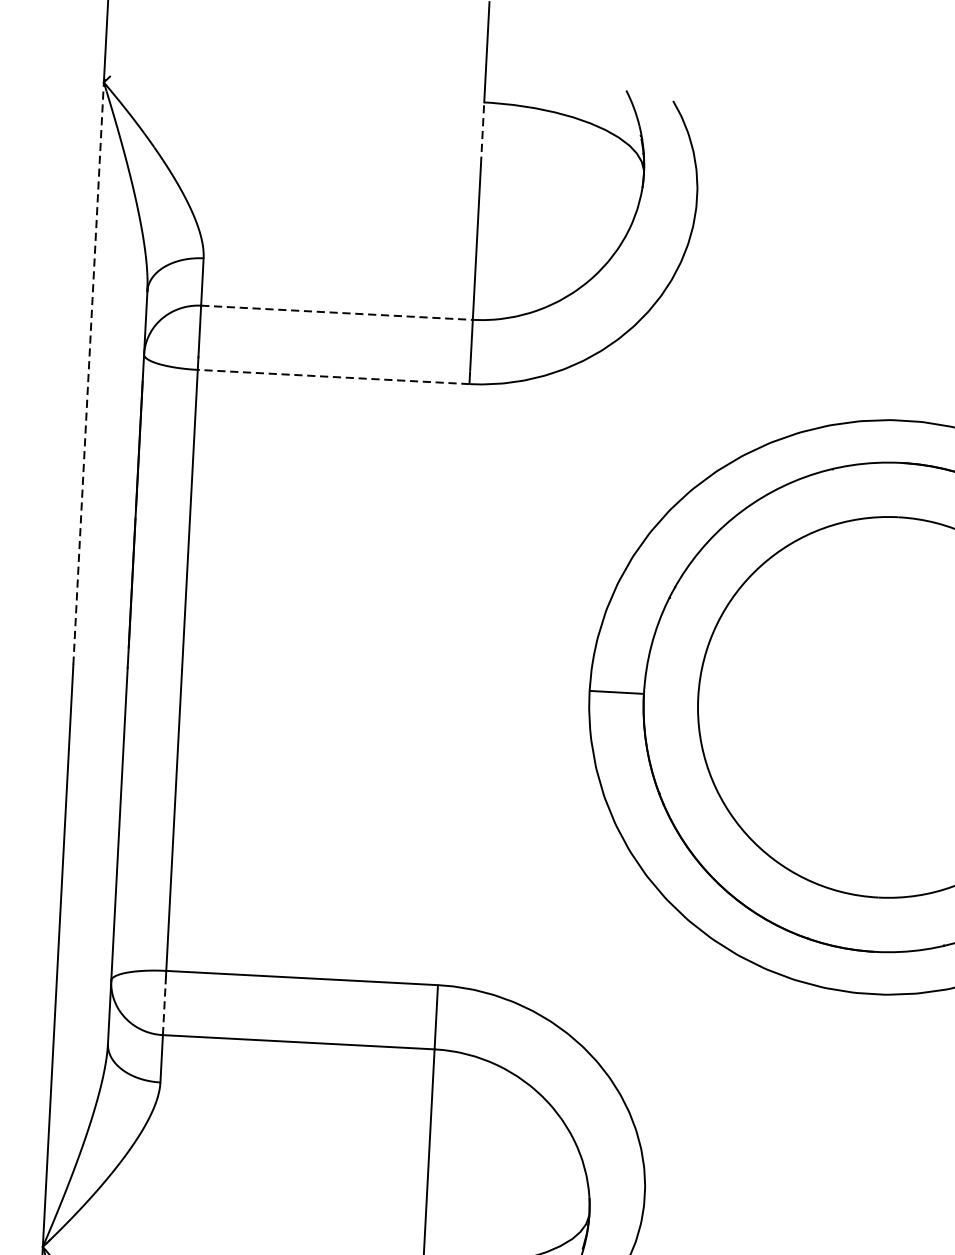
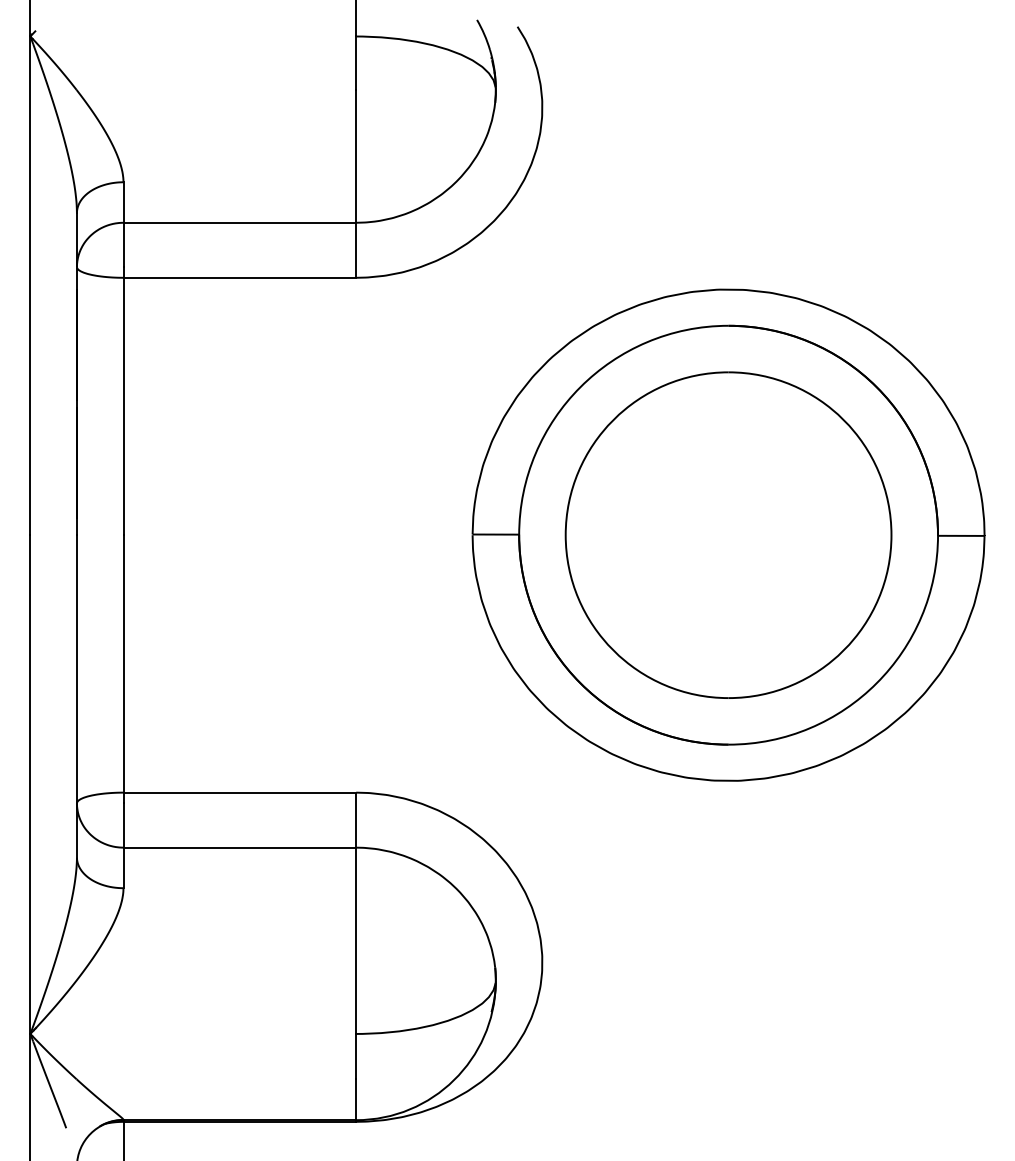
line: (482, 133) -> (356, 63), dashed -> solid
line: (337, 312) -> (240, 222), dashed -> solid
line: (88, 373) -> (30, 285), dashed -> solid
line: (333, 376) -> (239, 277), dashed -> solid
line: (164, 1009) -> (123, 825), dashed -> solid

